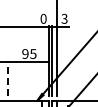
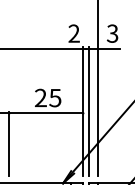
text: (43, 18) -> (73, 32), 0 -> 2
text: (25, 53) -> (40, 97), 95 -> 25
line: (8, 78) -> (9, 142), dashed -> solid

